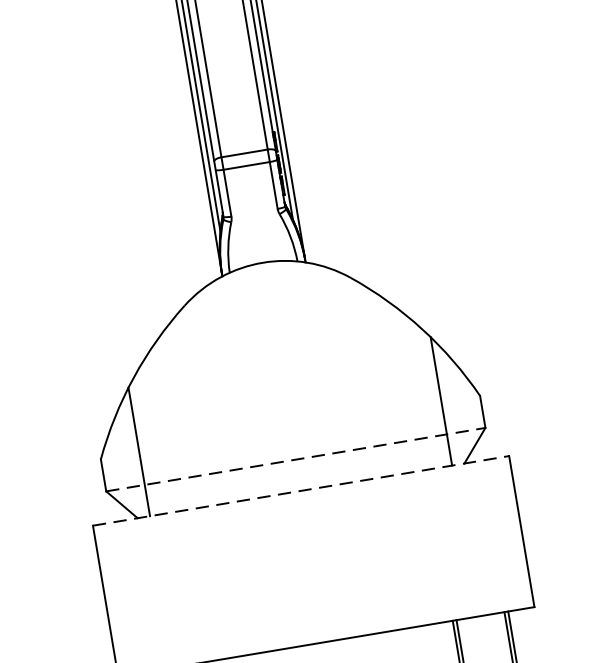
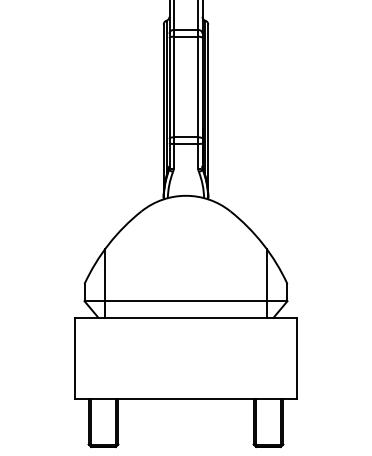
line: (296, 460) -> (186, 301), dashed -> solid
line: (301, 489) -> (186, 317), dashed -> solid

